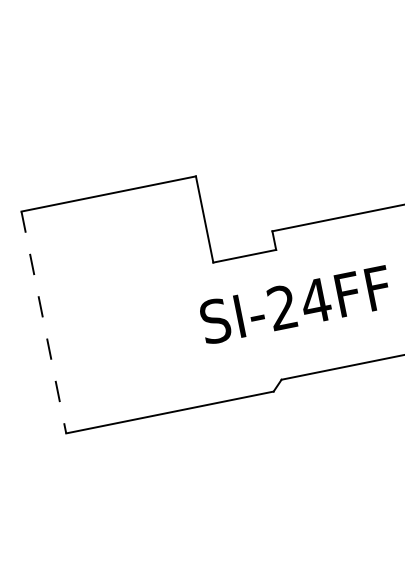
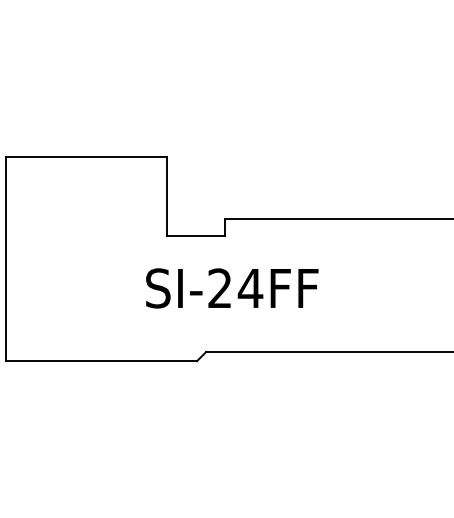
line: (44, 322) -> (6, 259), dashed -> solid

